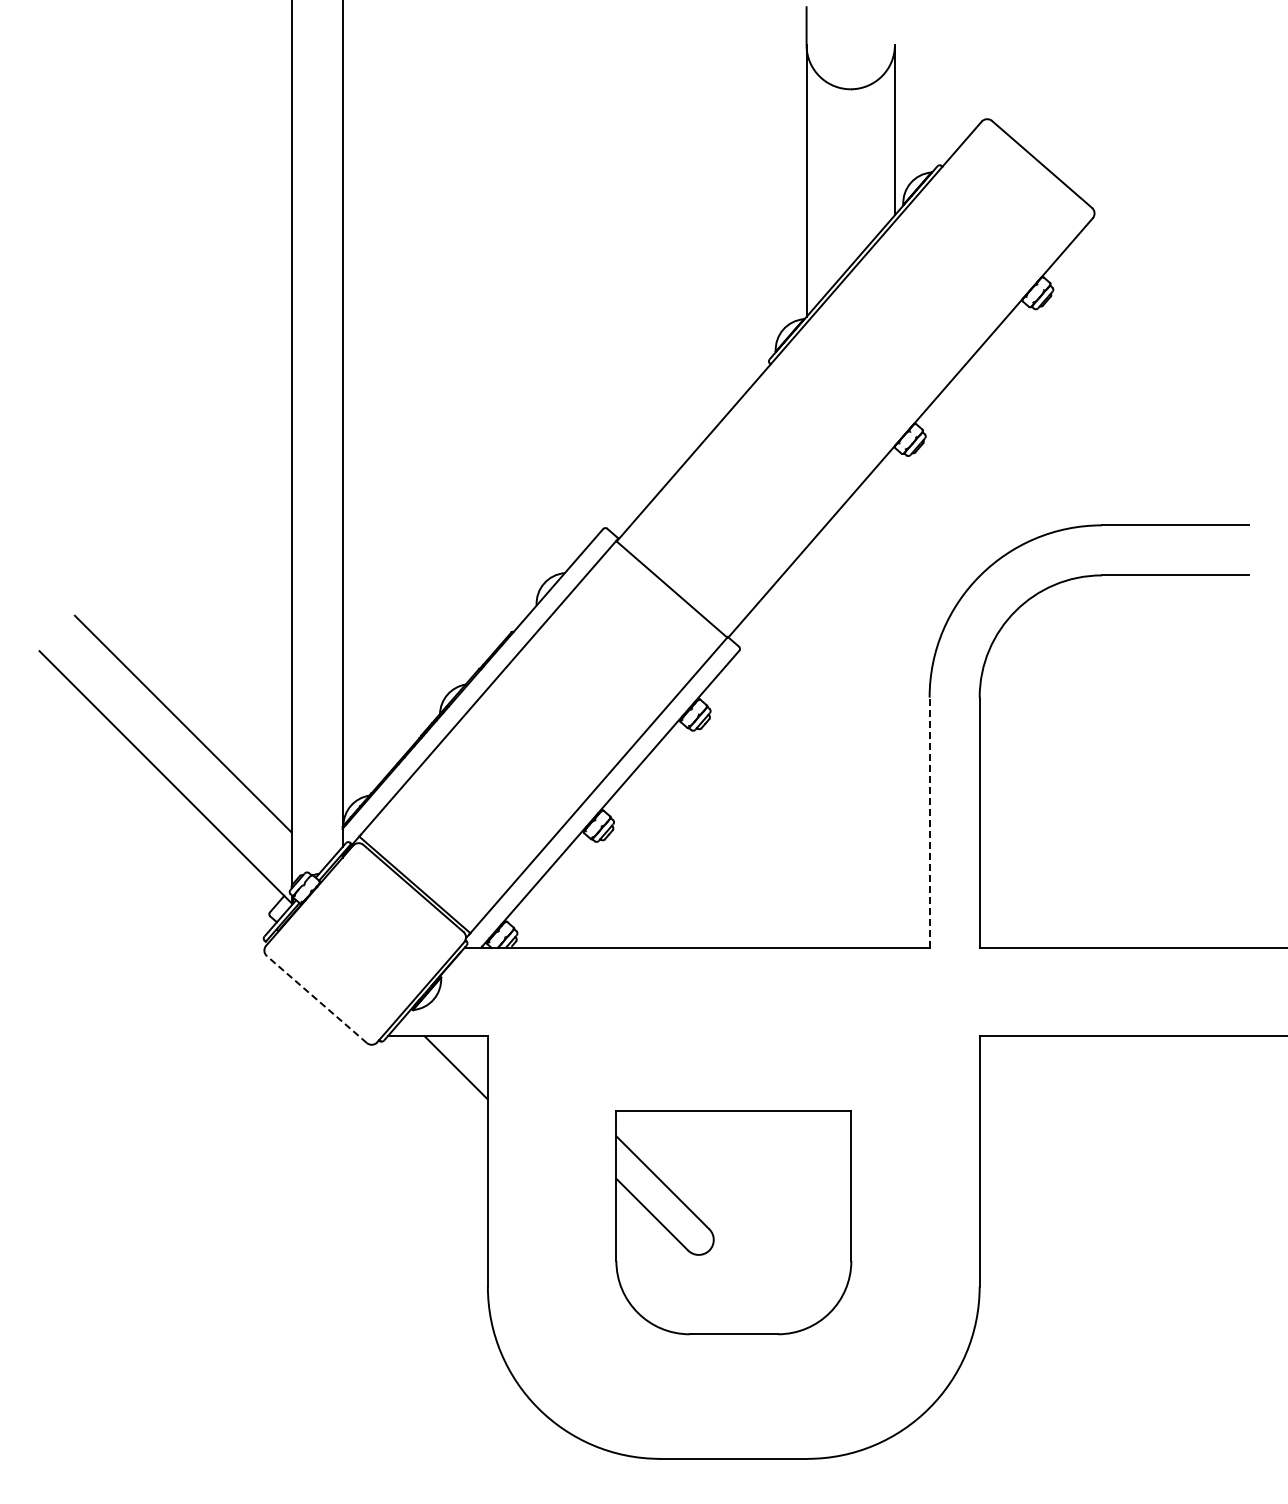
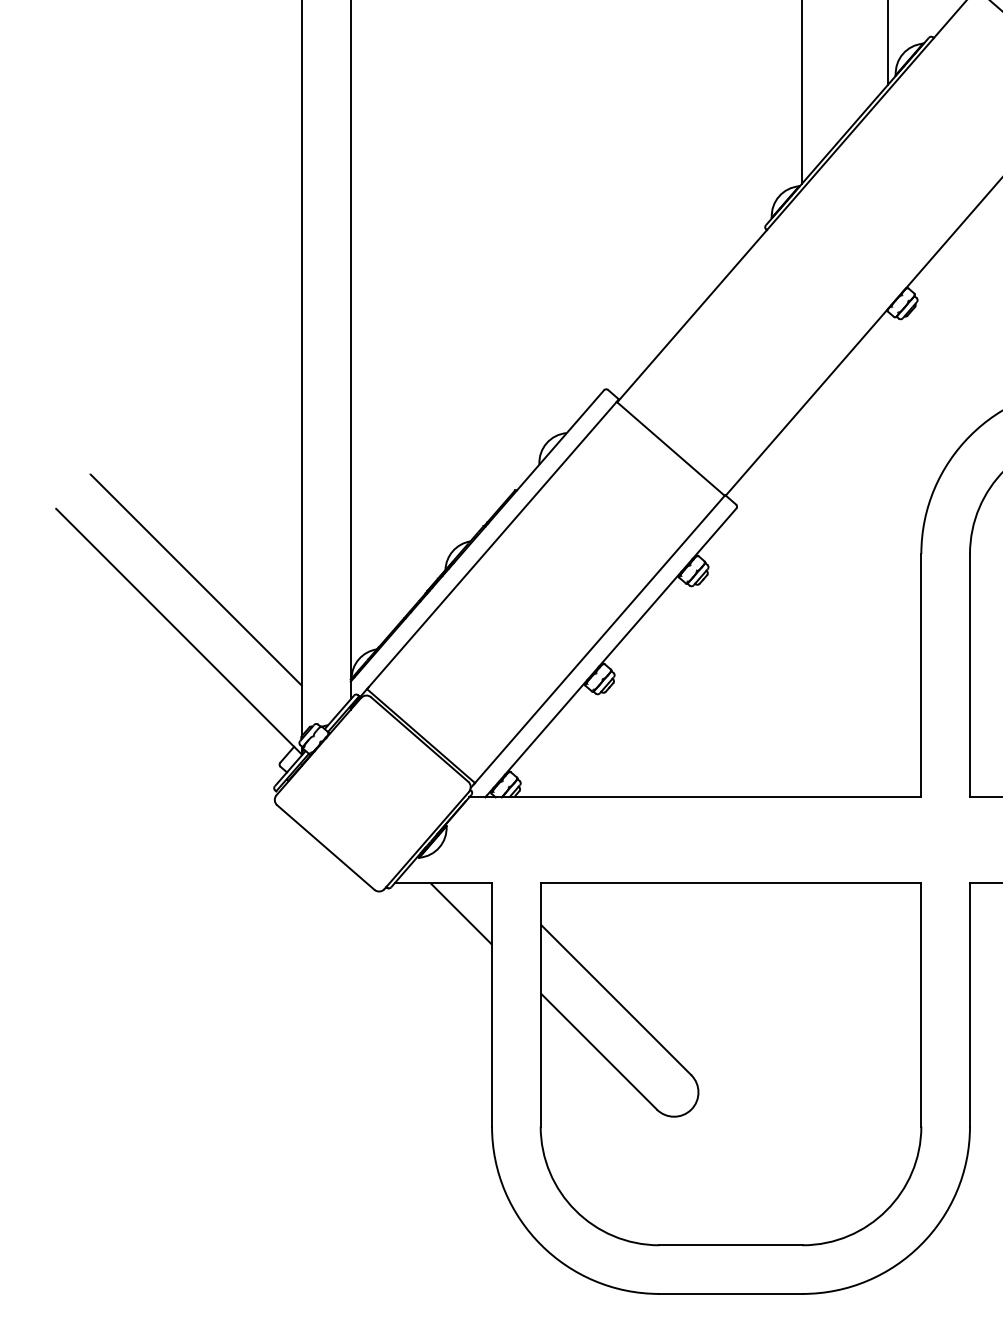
line: (929, 822) -> (921, 675), dashed -> solid
line: (316, 999) -> (325, 847), dashed -> solid
part: (733, 1222) -> (730, 1064), size x1.67

